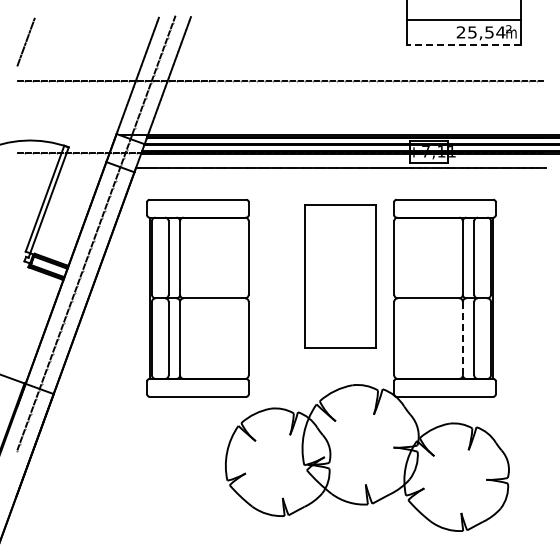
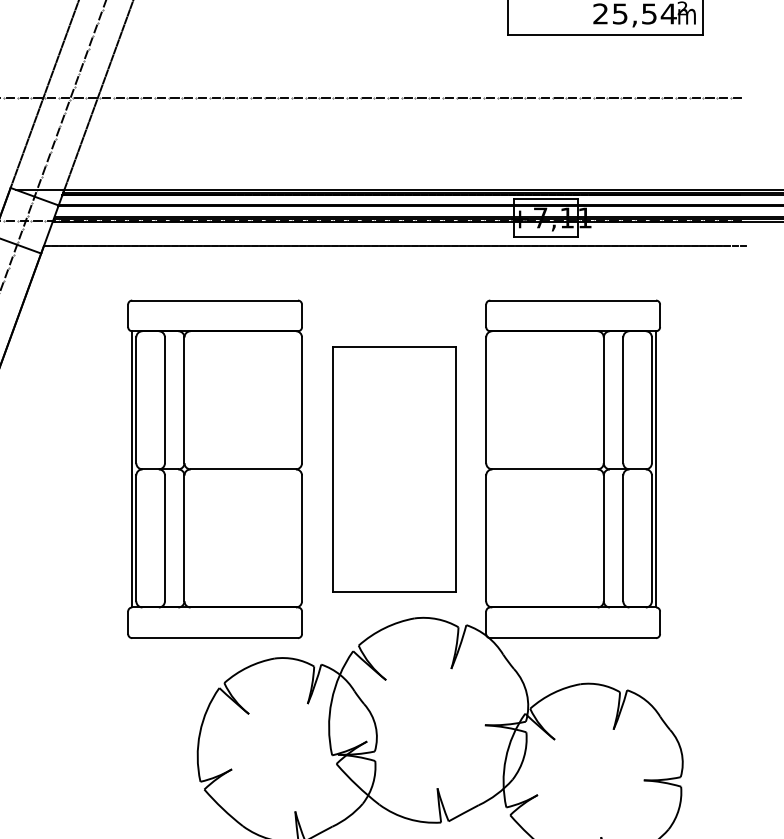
line: (463, 44) -> (604, 34), dashed -> solid
part: (340, 276) -> (394, 469), moved
part: (197, 298) -> (214, 469), moved
line: (462, 338) -> (603, 538), dashed -> solid

